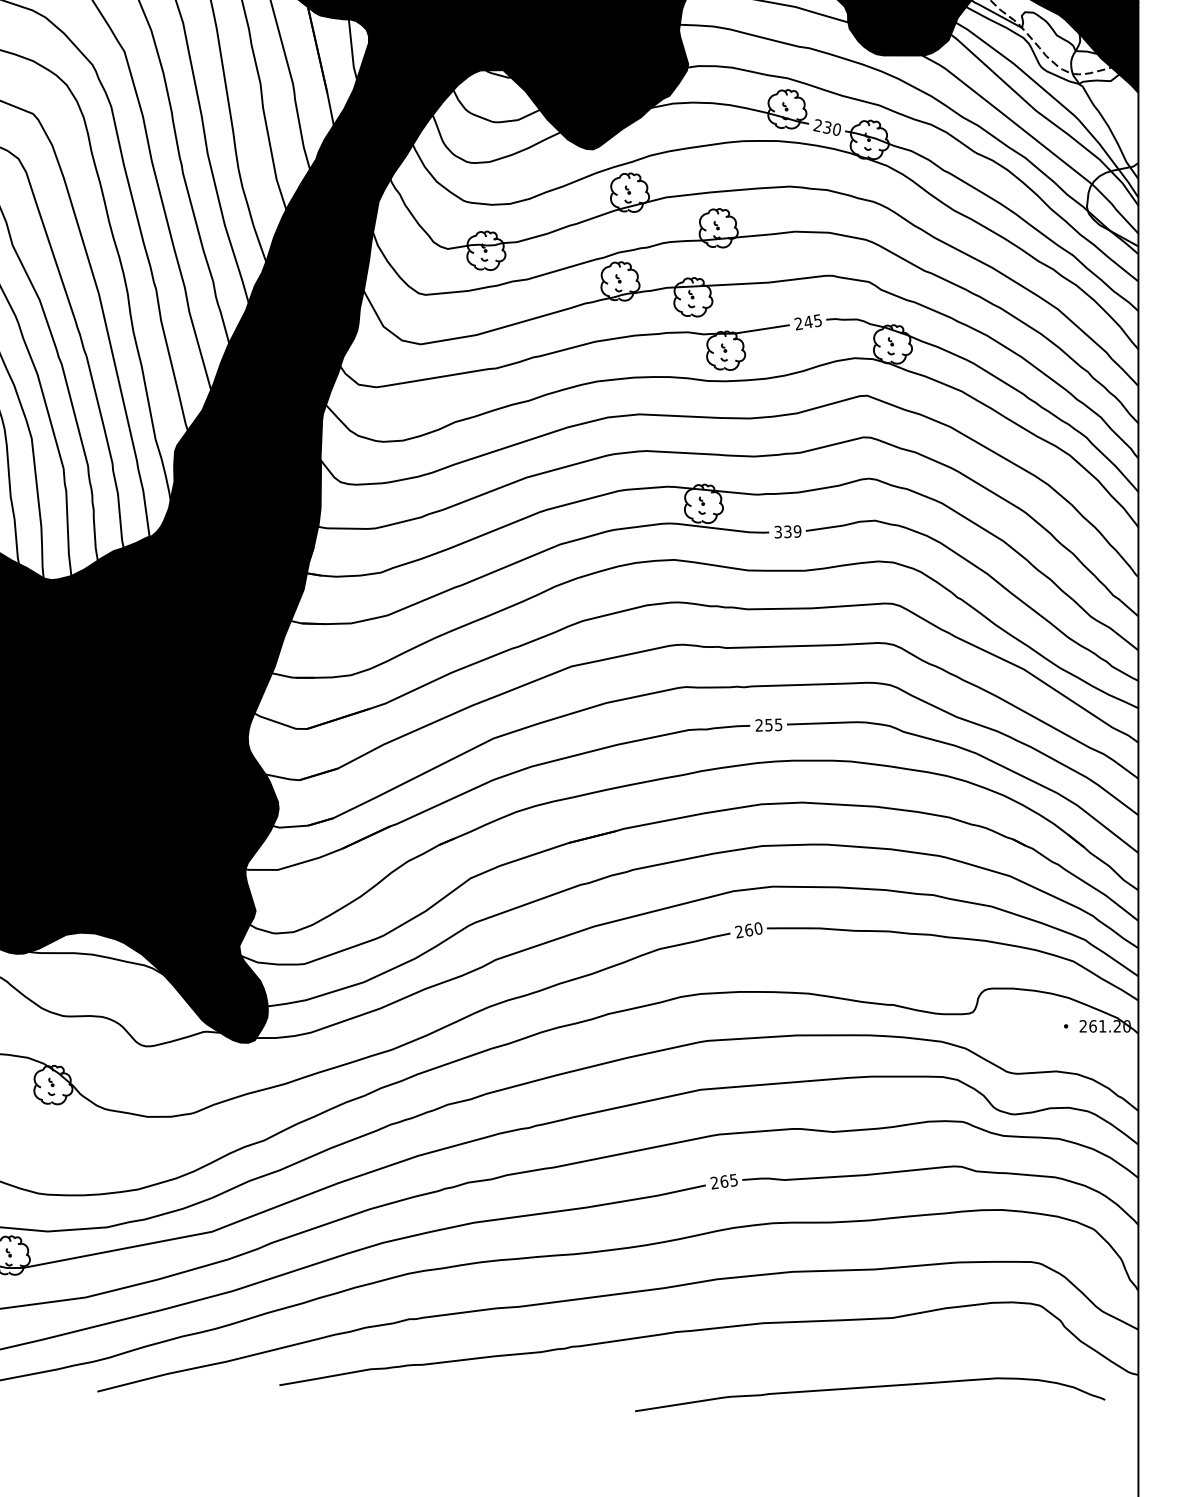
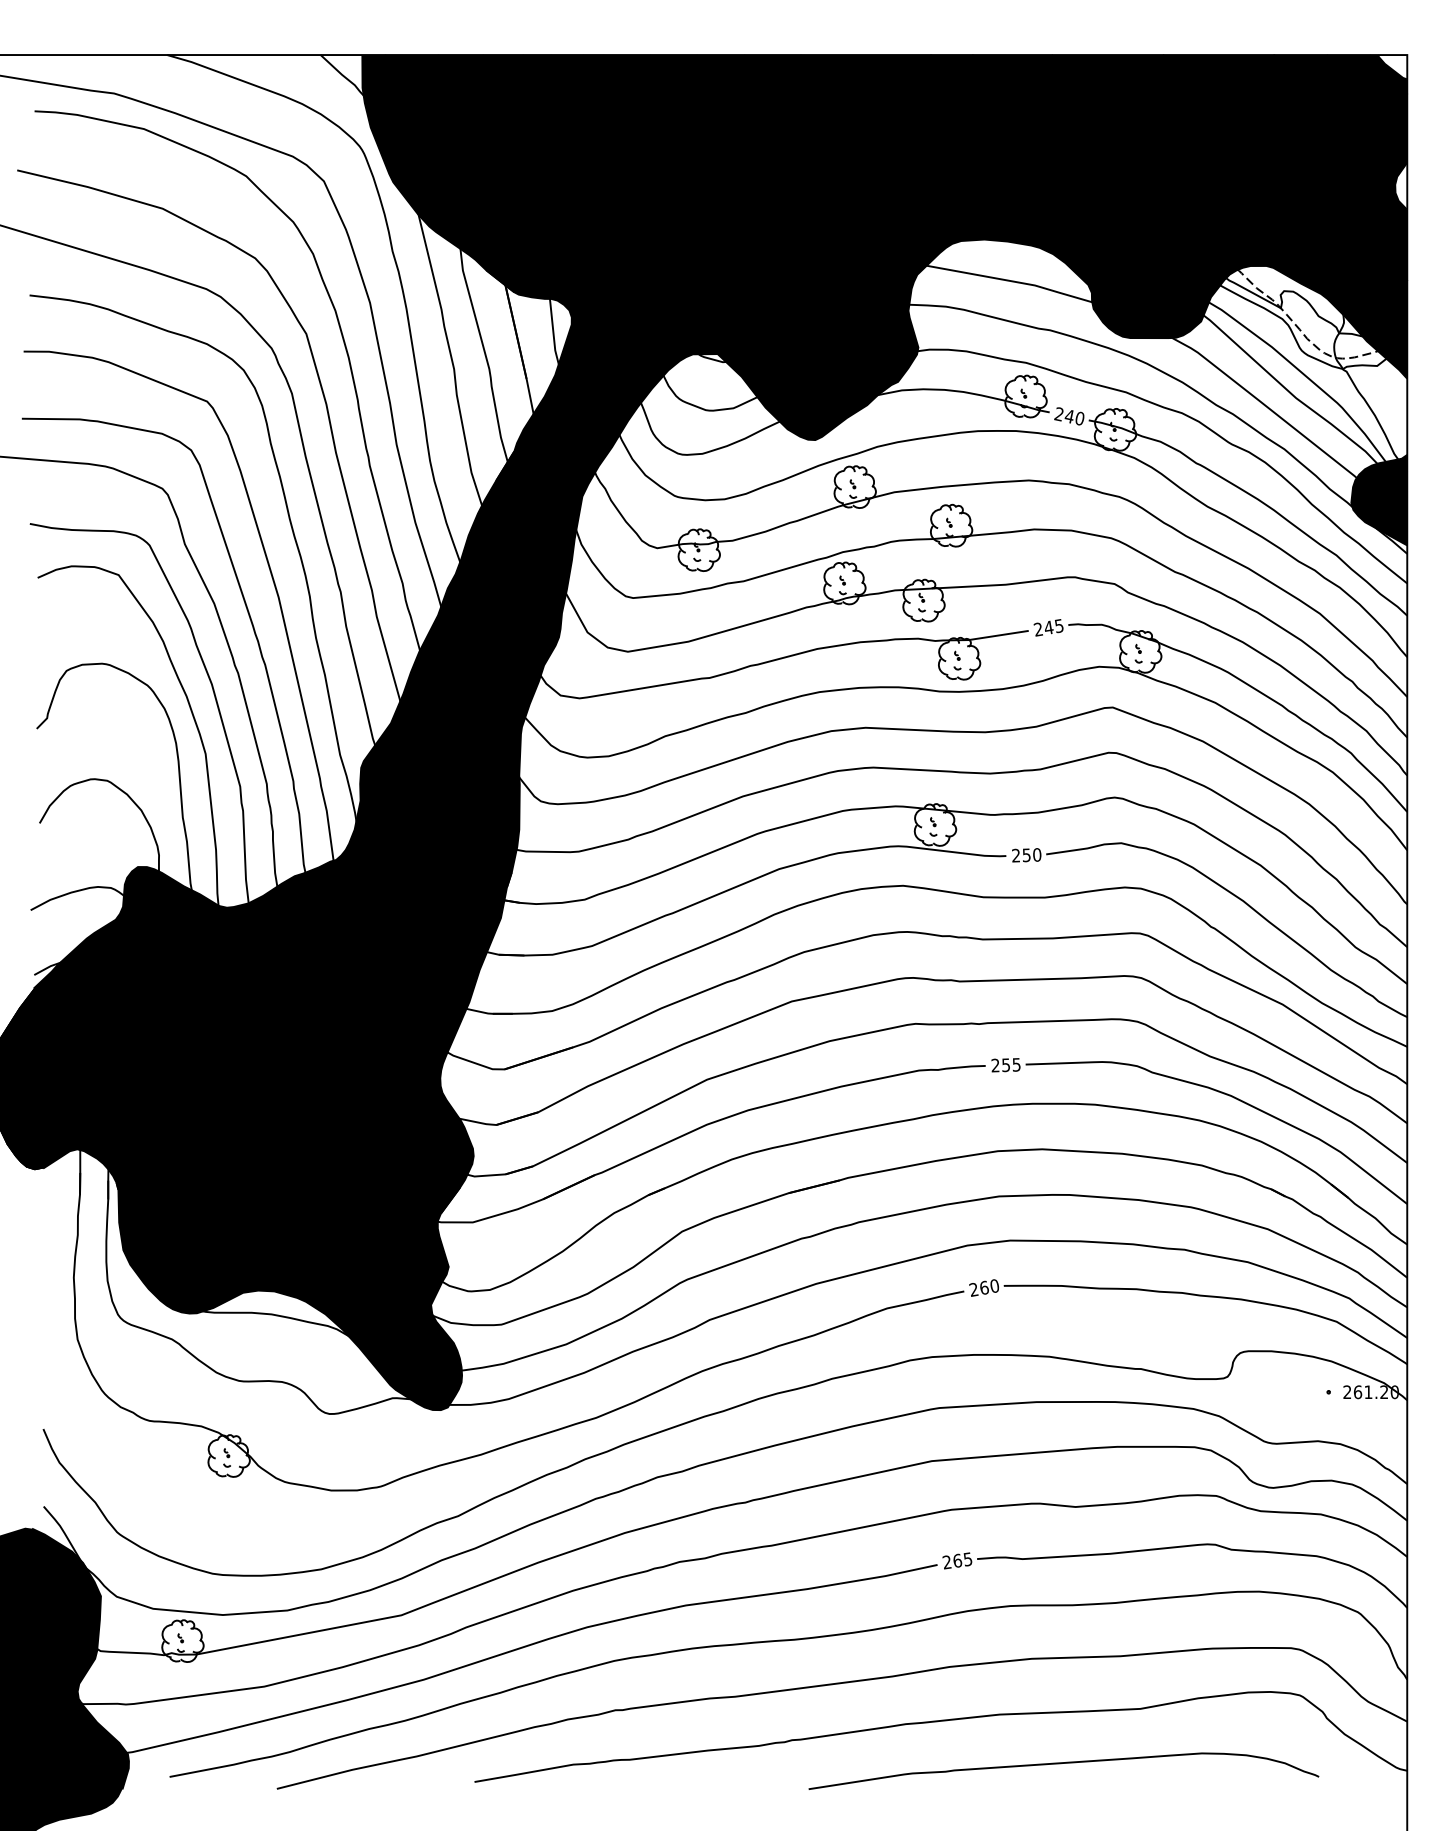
text: (826, 127) -> (1068, 416), 230 -> 240
fill: (1112, 204) -> (1379, 499), added
text: (787, 532) -> (1026, 855), 339 -> 250
curve: (867, 1388) -> (1061, 1764), moved

